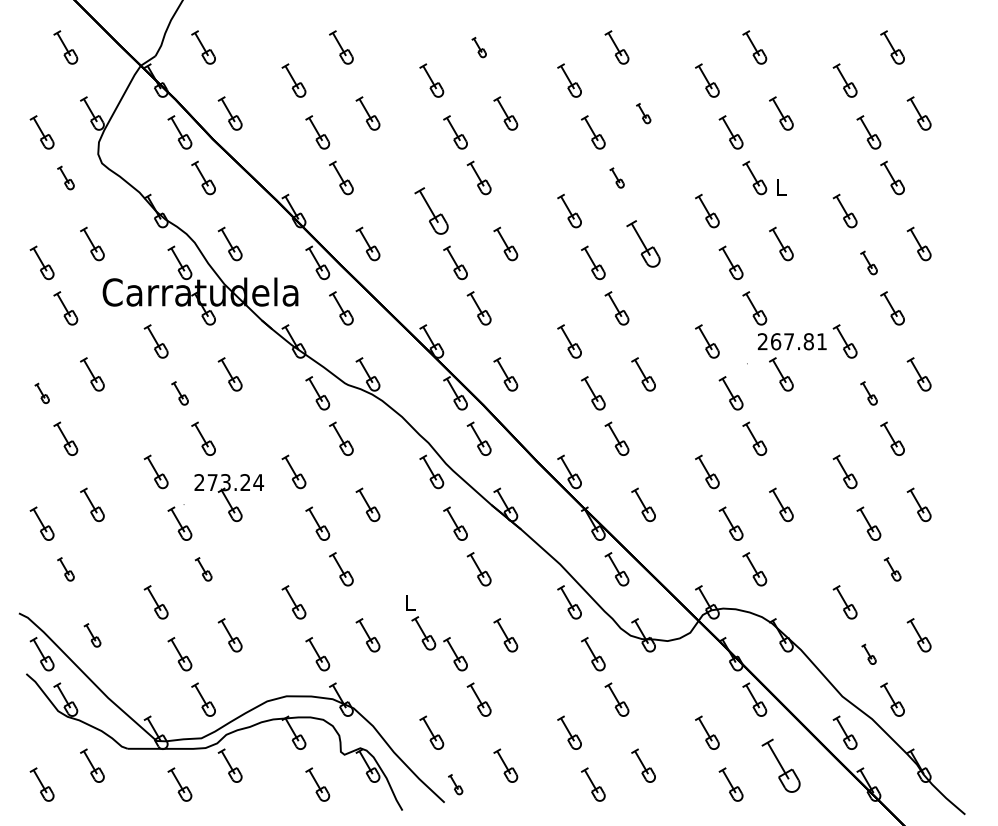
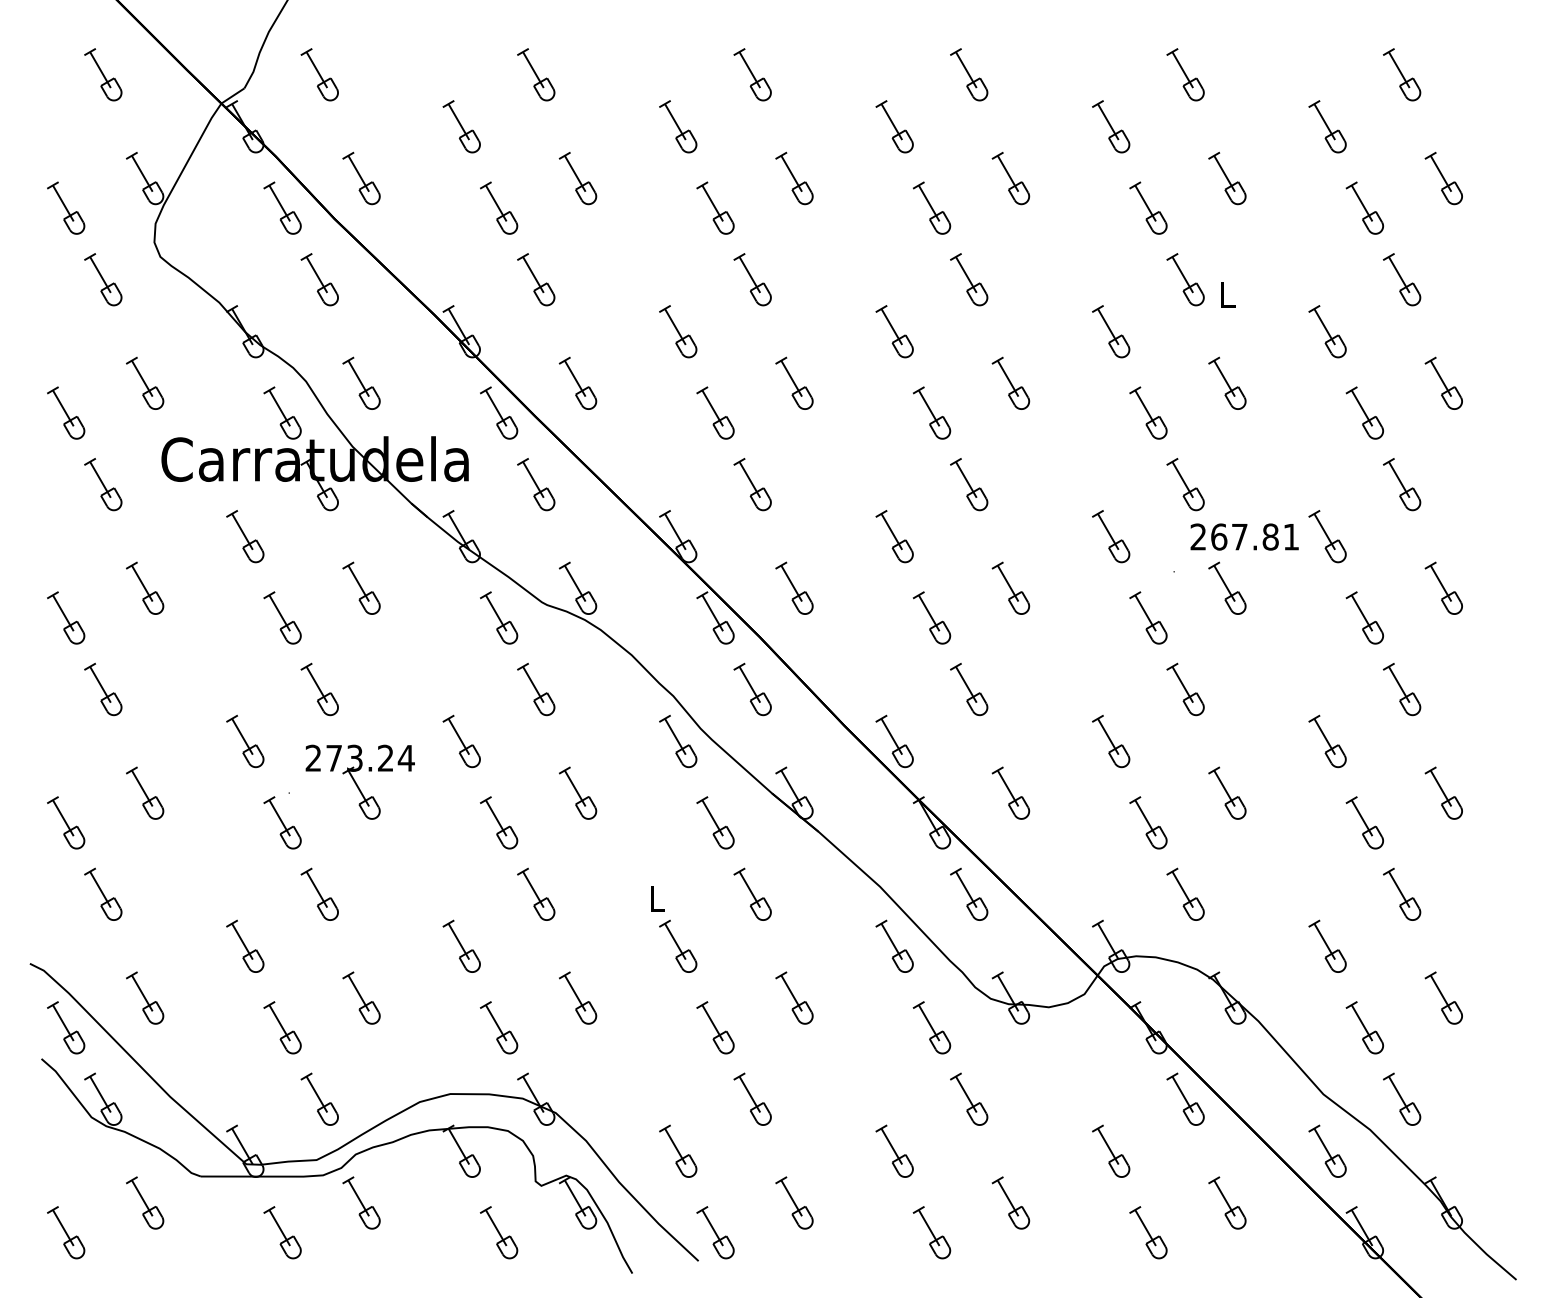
part: (478, 47) -> (751, 74), size x1.67
part: (643, 113) -> (1010, 178), size x1.67
part: (65, 177) -> (103, 279), size x1.43
part: (616, 177) -> (968, 279), size x1.67
part: (431, 210) -> (677, 330), size x0.71
part: (643, 243) -> (1010, 382), size x0.71
part: (868, 262) -> (1364, 412), size x1.43
part: (41, 393) -> (65, 618), size x1.67
part: (179, 393) -> (282, 618), size x1.43
part: (868, 393) -> (1364, 618), size x1.43
part: (65, 569) -> (103, 894), size x1.43
part: (203, 569) -> (319, 894), size x1.43
part: (892, 569) -> (1402, 894), size x1.43
part: (421, 622) -> (674, 929), moved
part: (92, 635) -> (145, 998), size x1.43
part: (868, 654) -> (1364, 1028), size x1.67
part: (781, 765) -> (1227, 1202), size x0.62
part: (455, 784) -> (715, 1232), size x1.67

